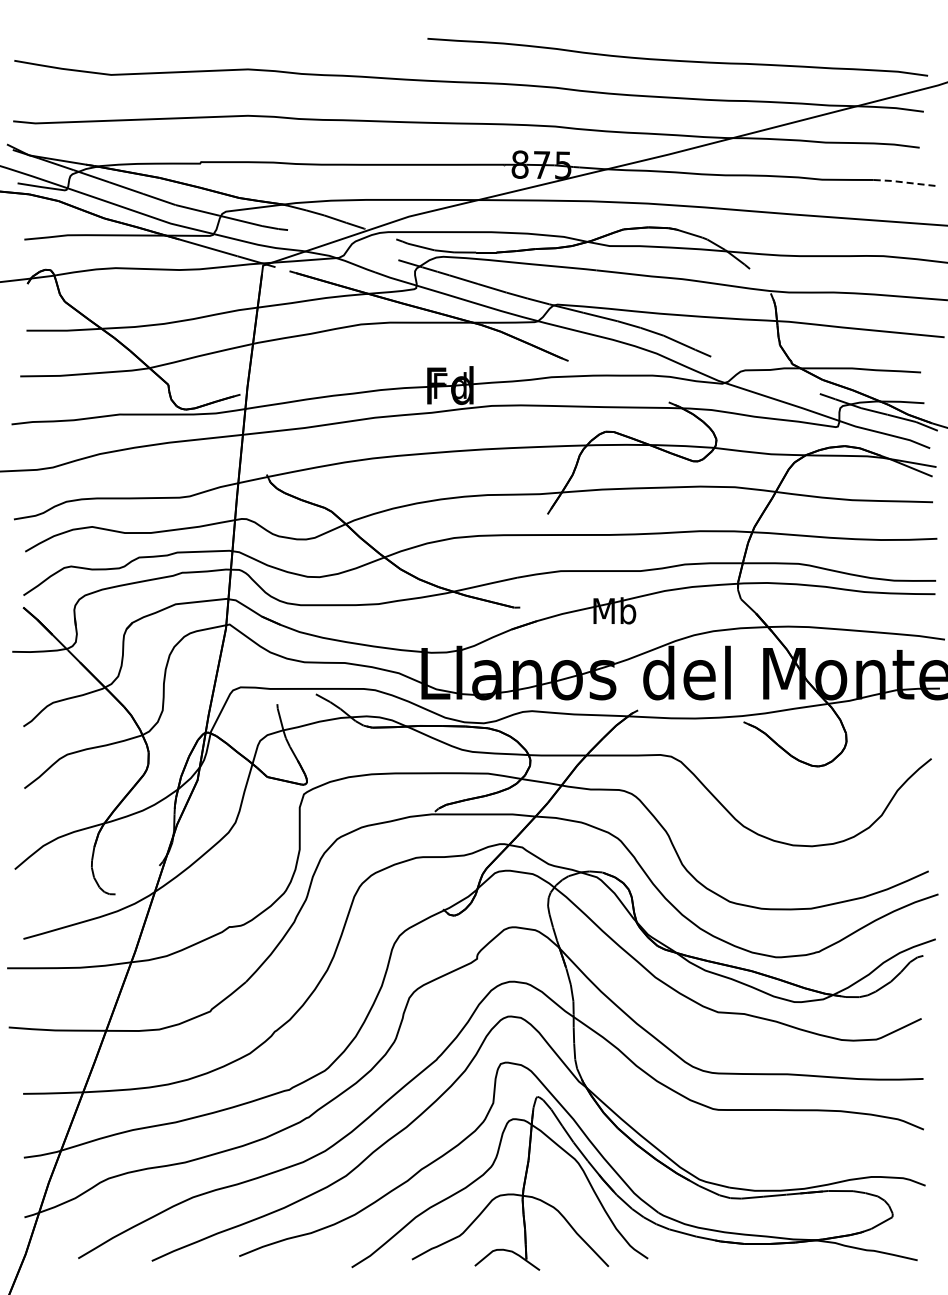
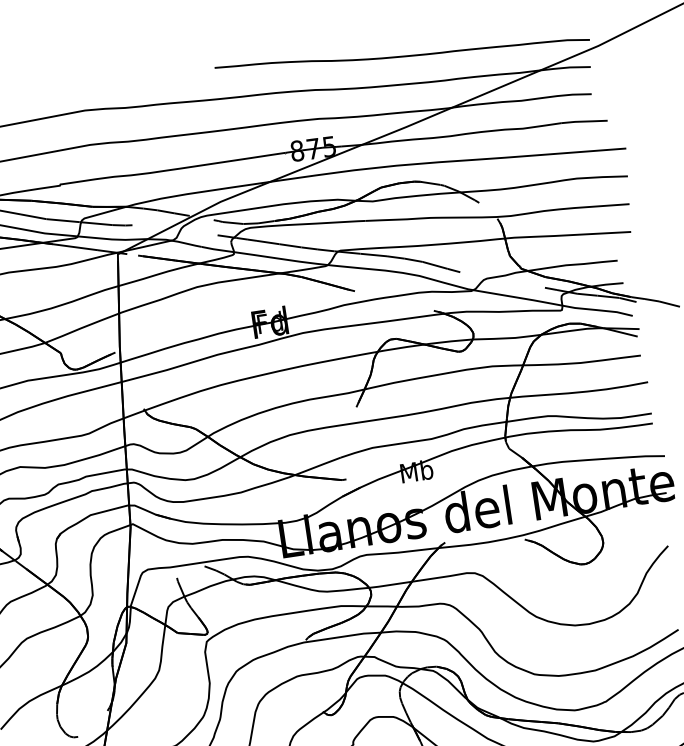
line: (904, 182) -> (584, 121), dashed -> solid

